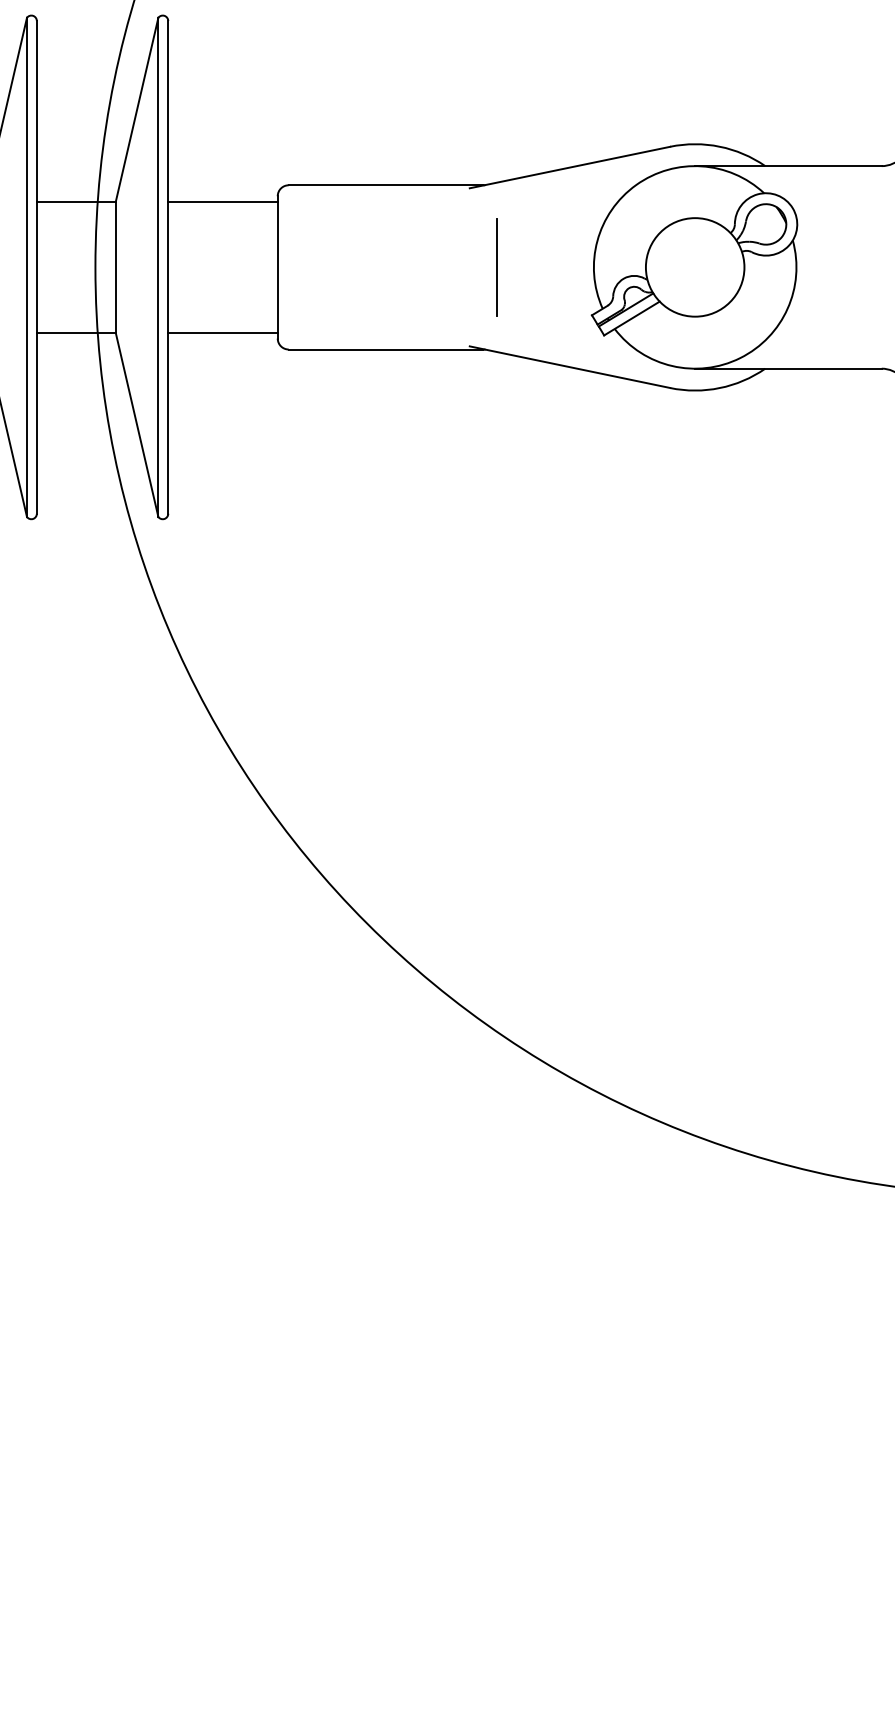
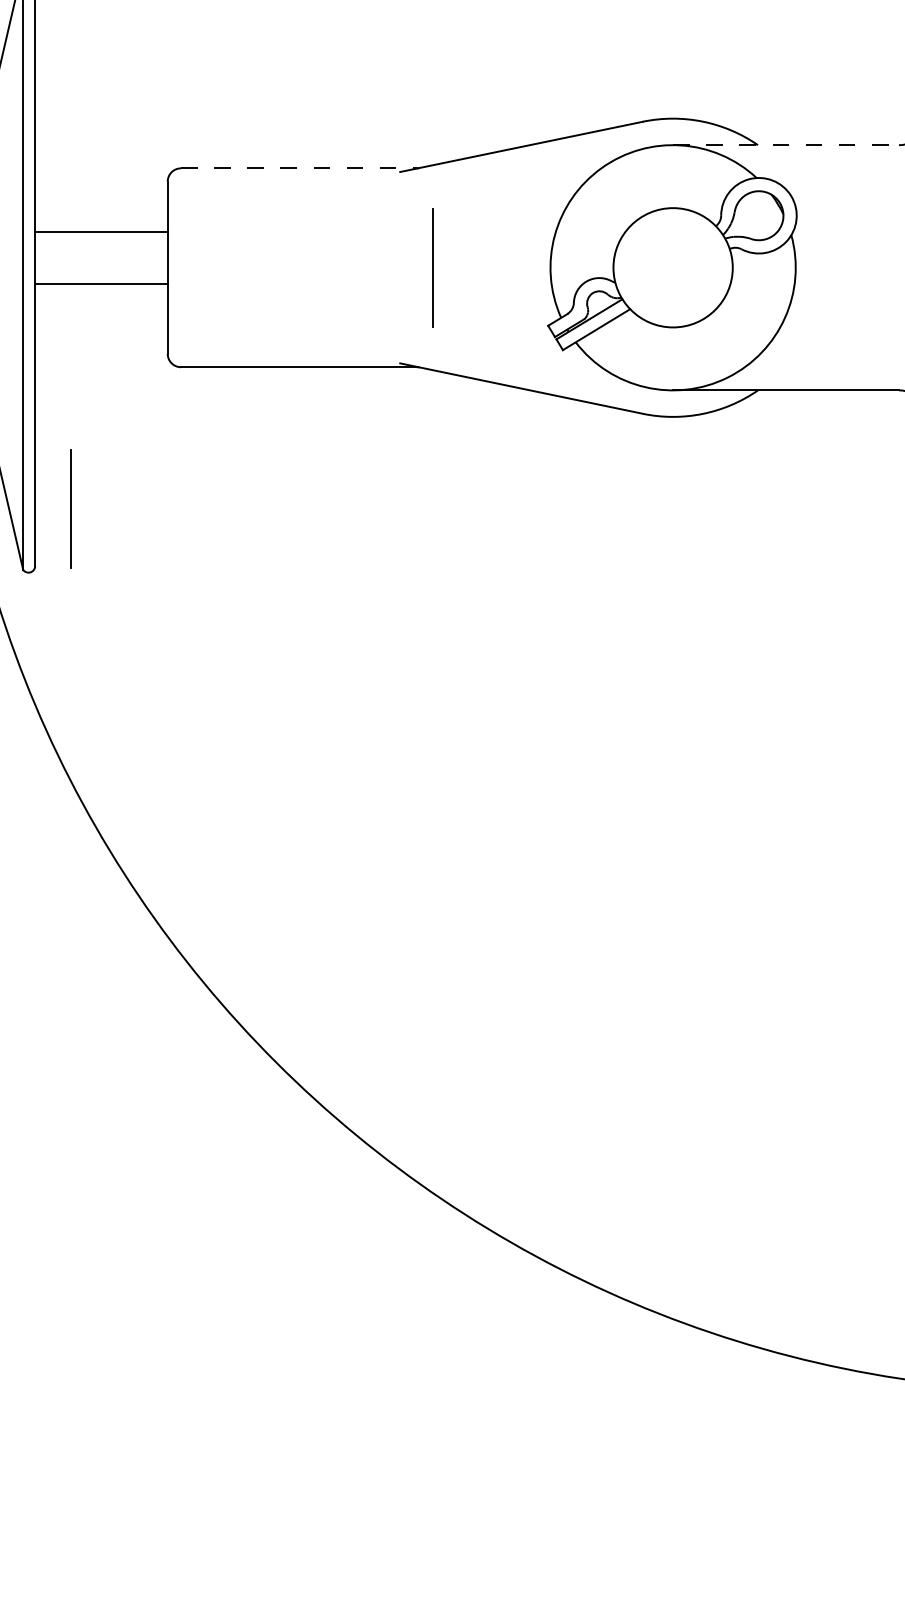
line: (788, 166) -> (786, 145), solid -> dashed
line: (386, 185) -> (299, 168), solid -> dashed
line: (222, 201) -> (100, 231), moved
line: (222, 333) -> (100, 284), moved
line: (197, 466) -> (70, 508), added

